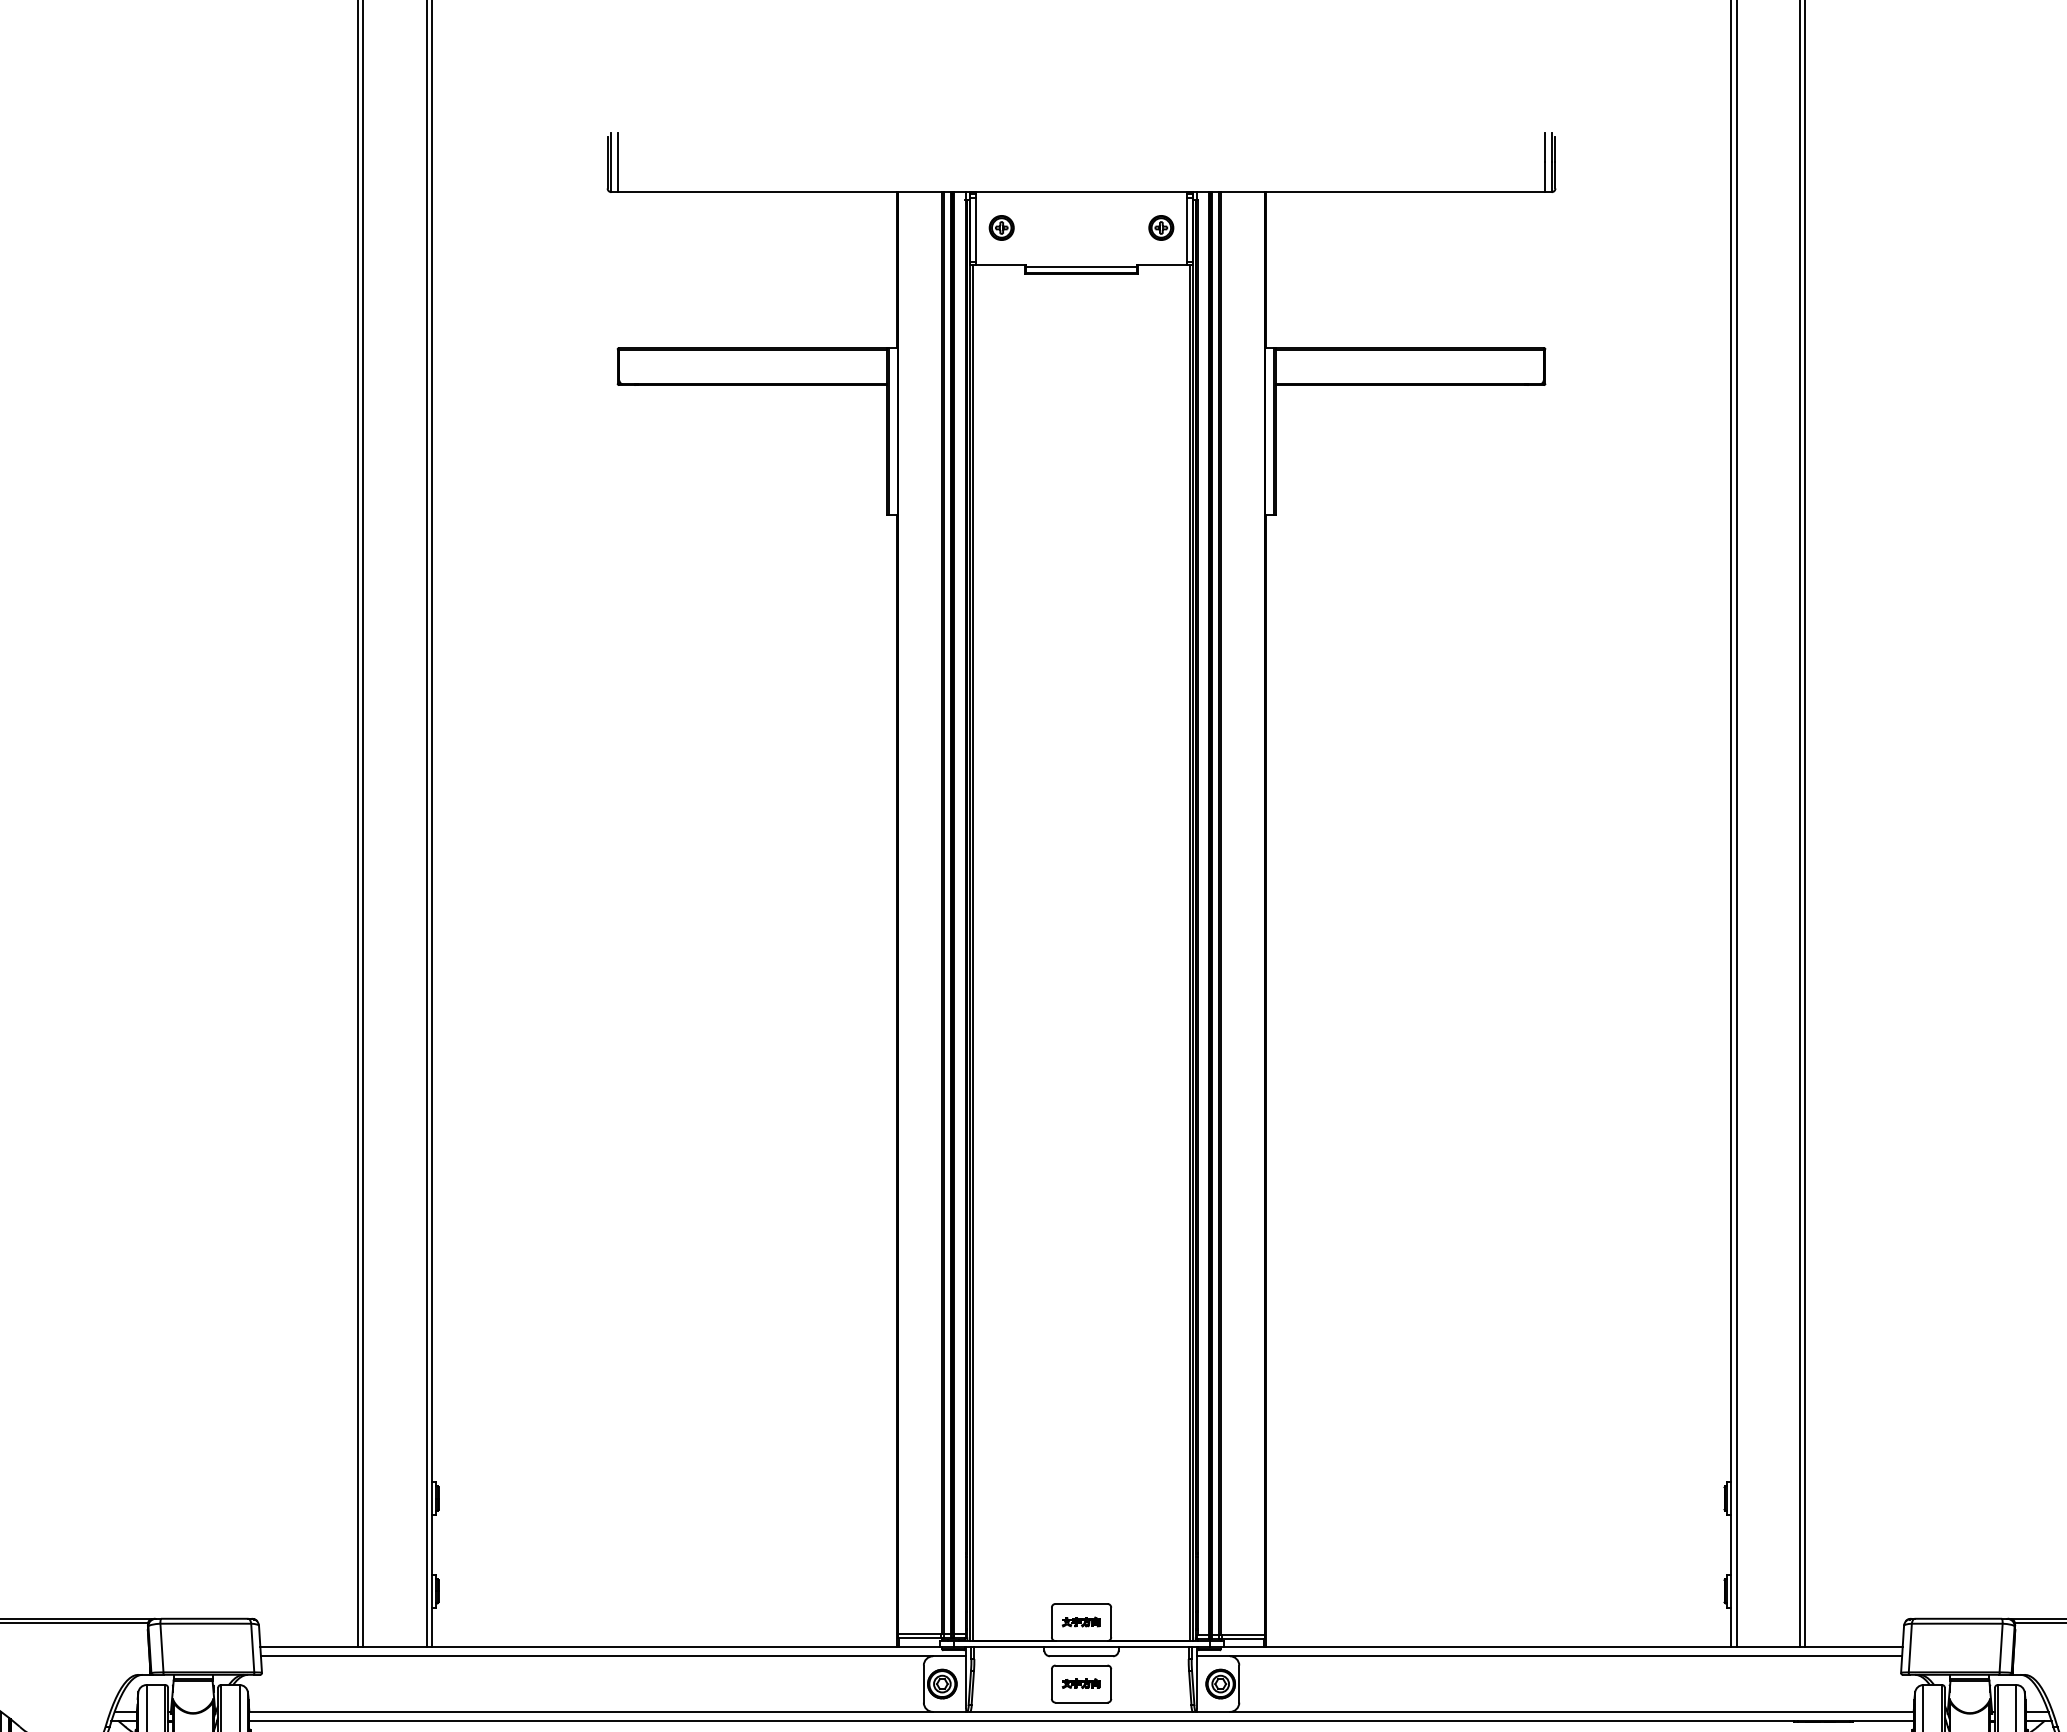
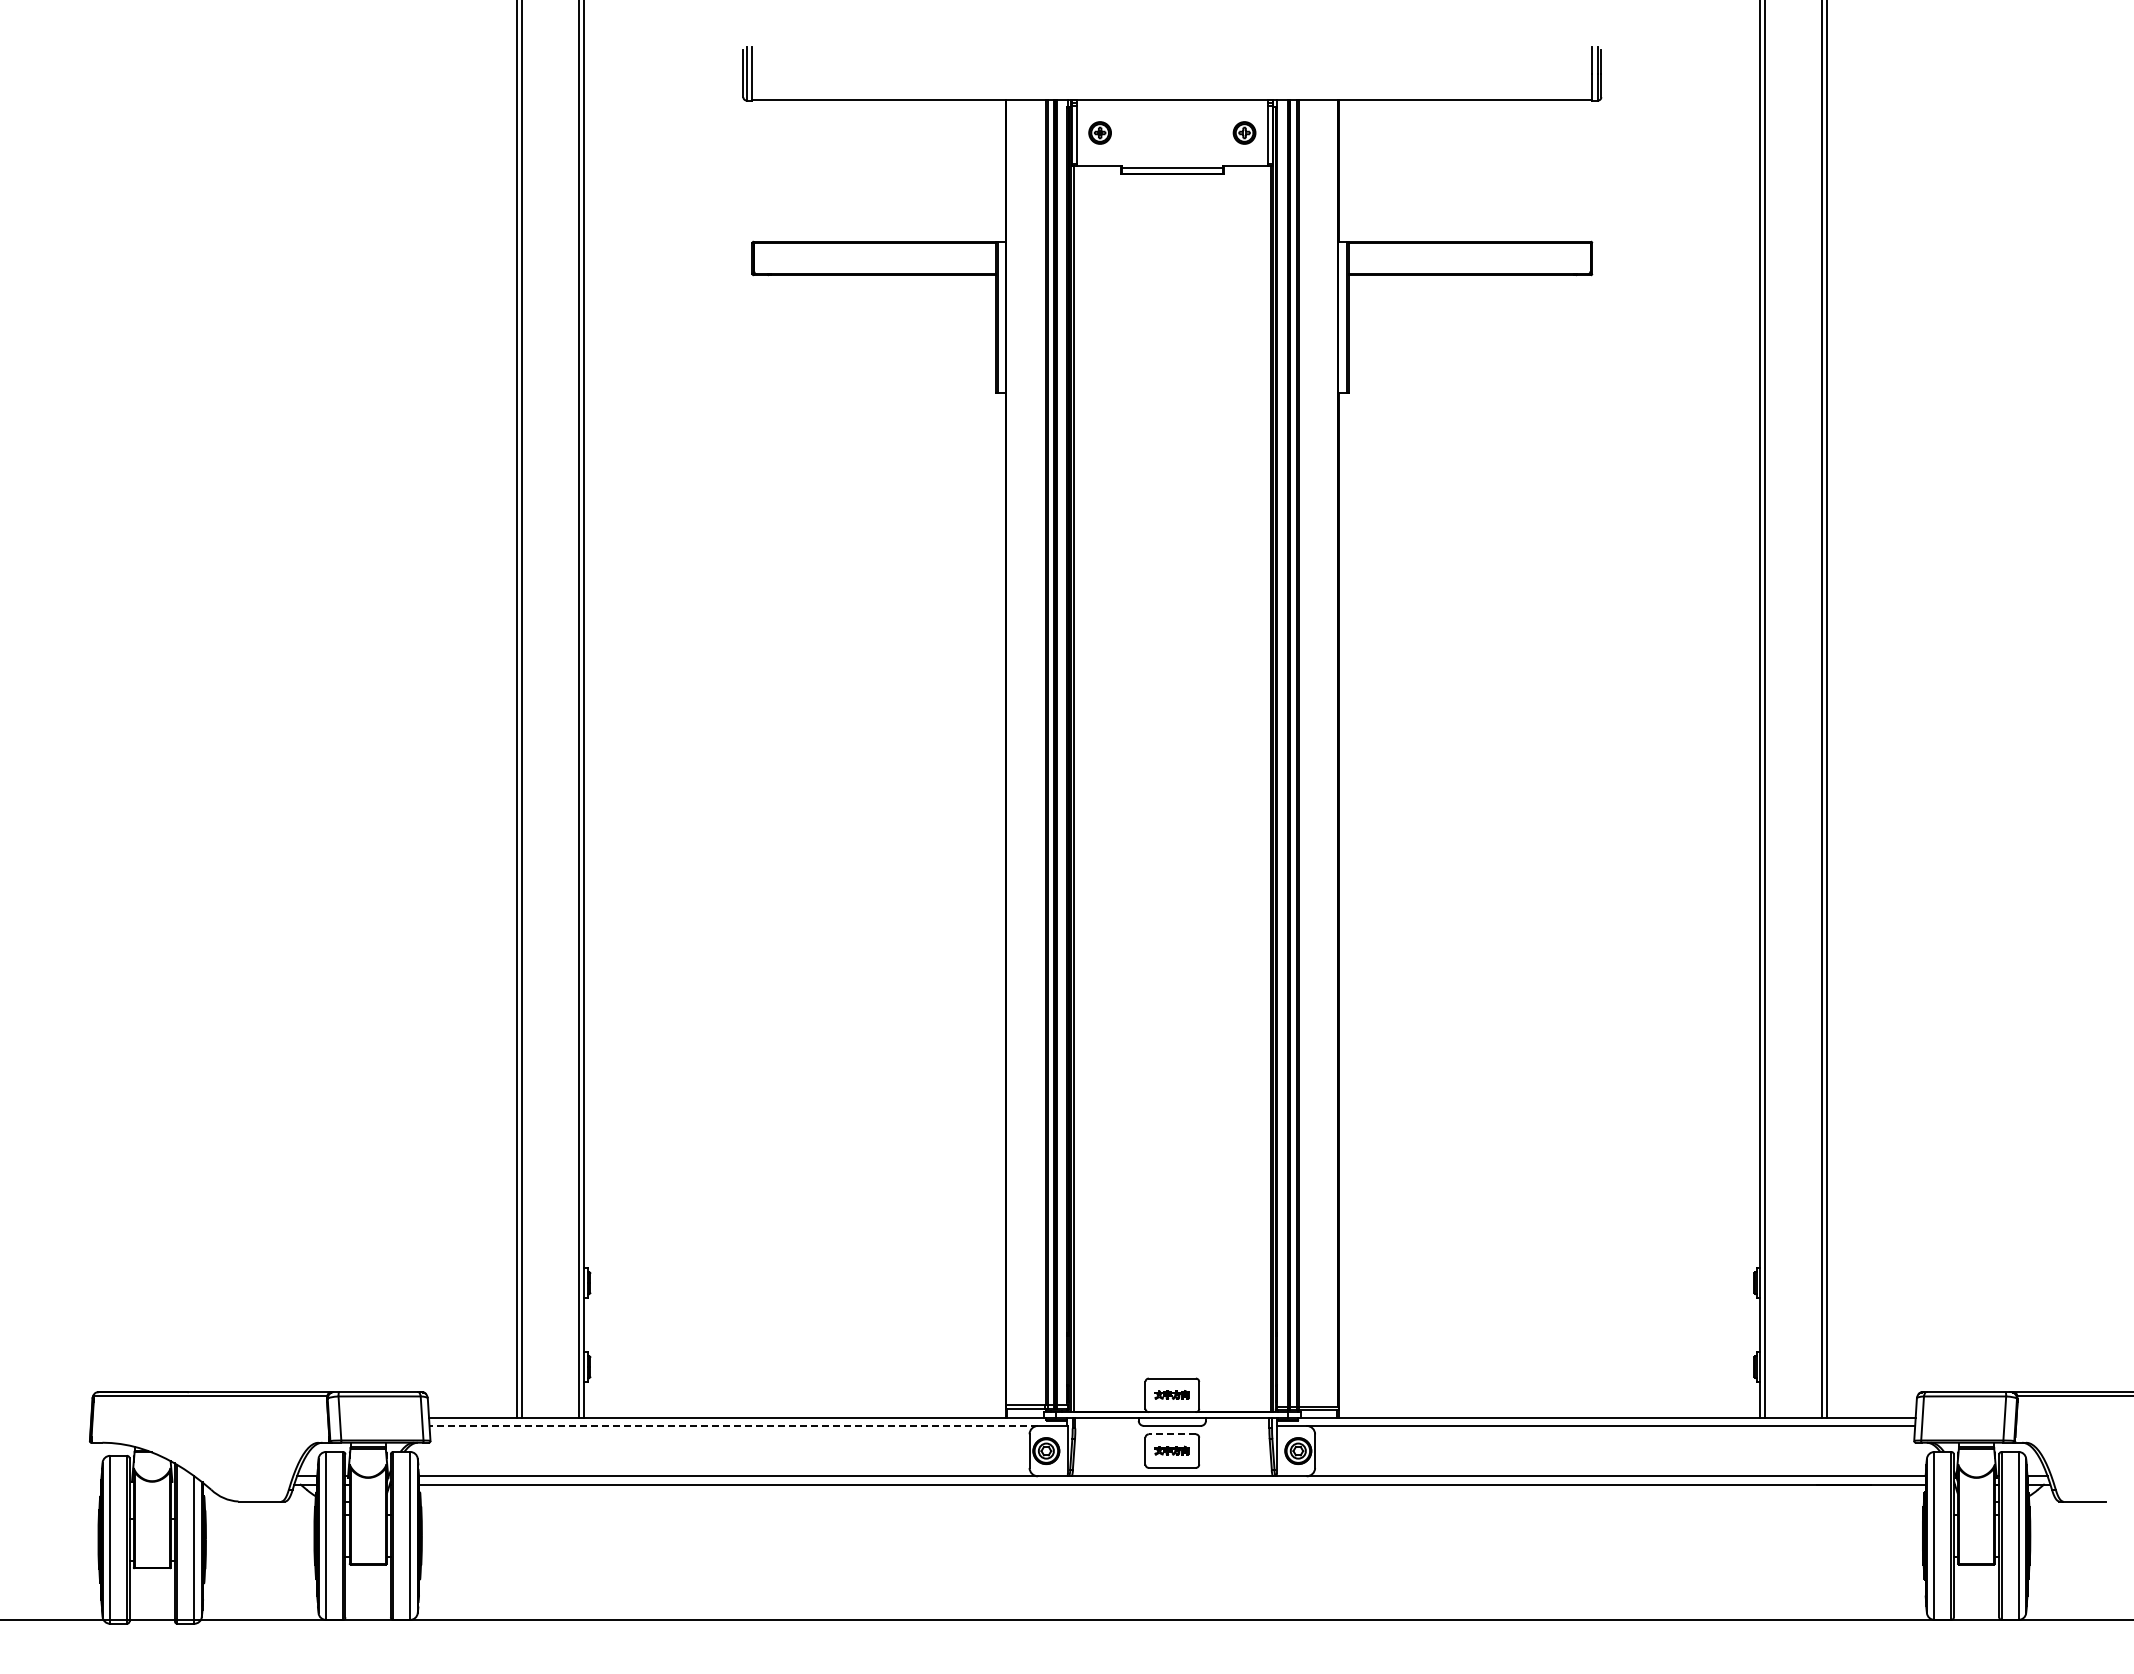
line: (596, 1655) -> (733, 1425), solid -> dashed
line: (1081, 1665) -> (1172, 1434), solid -> dashed

